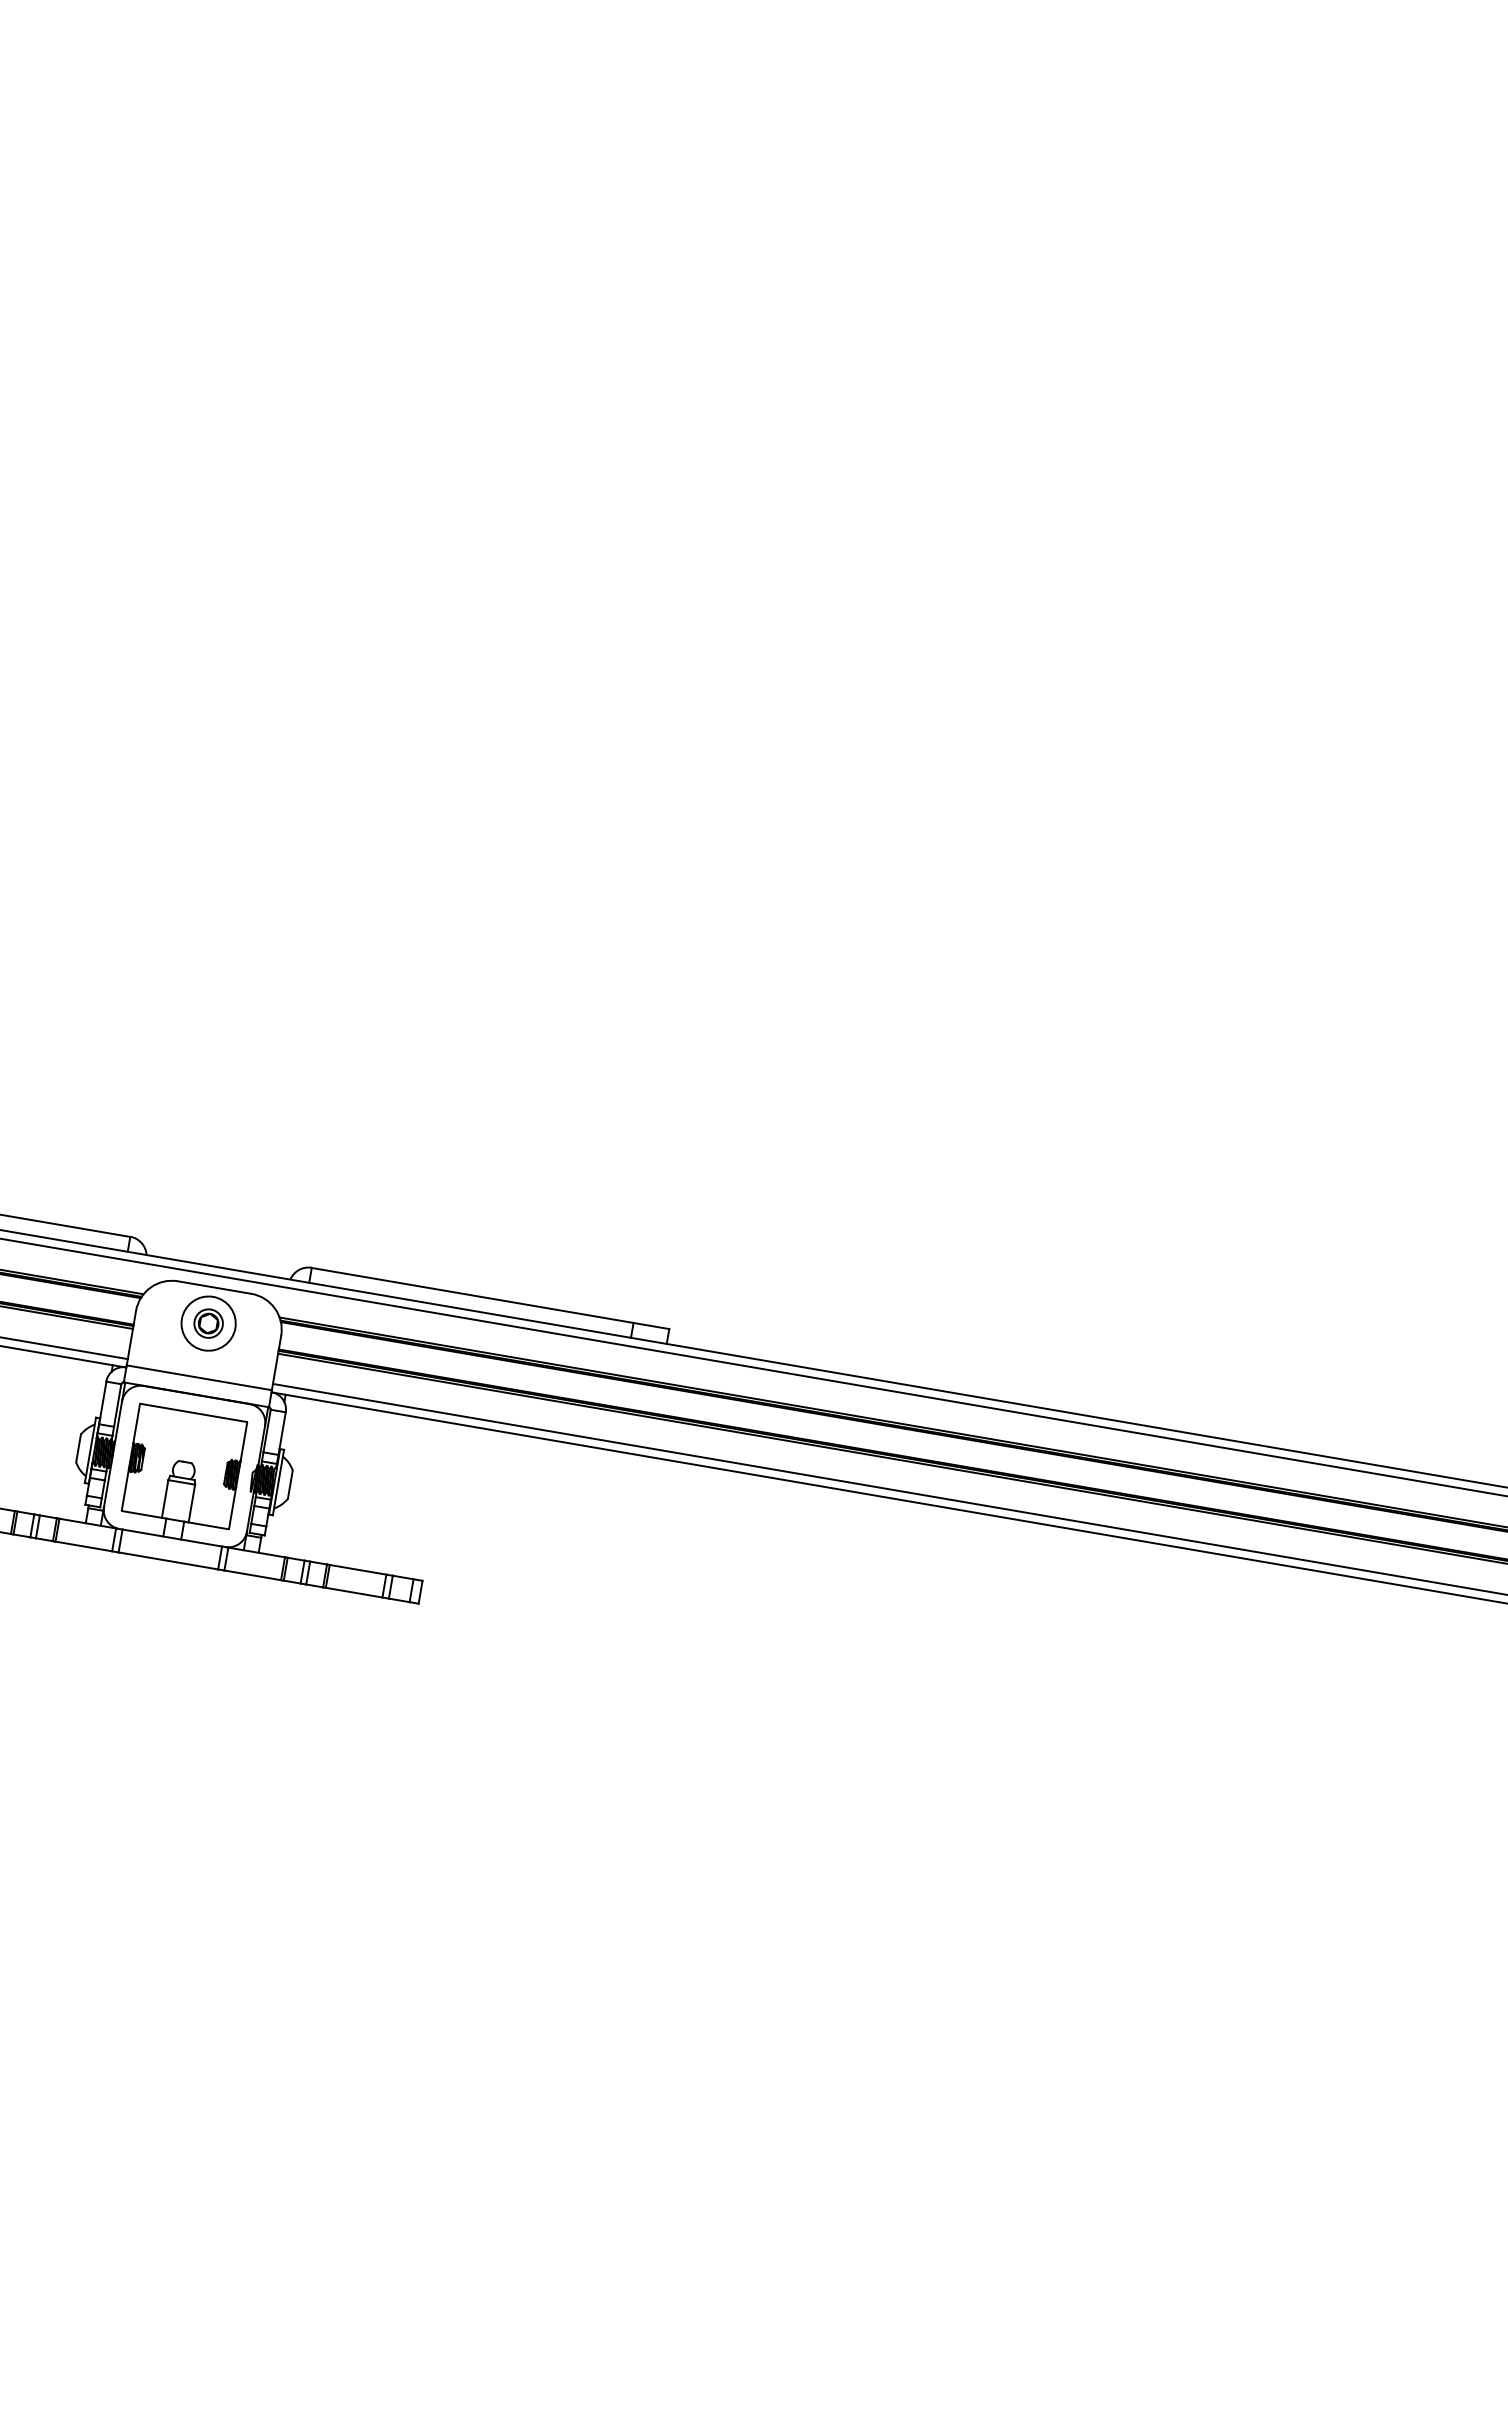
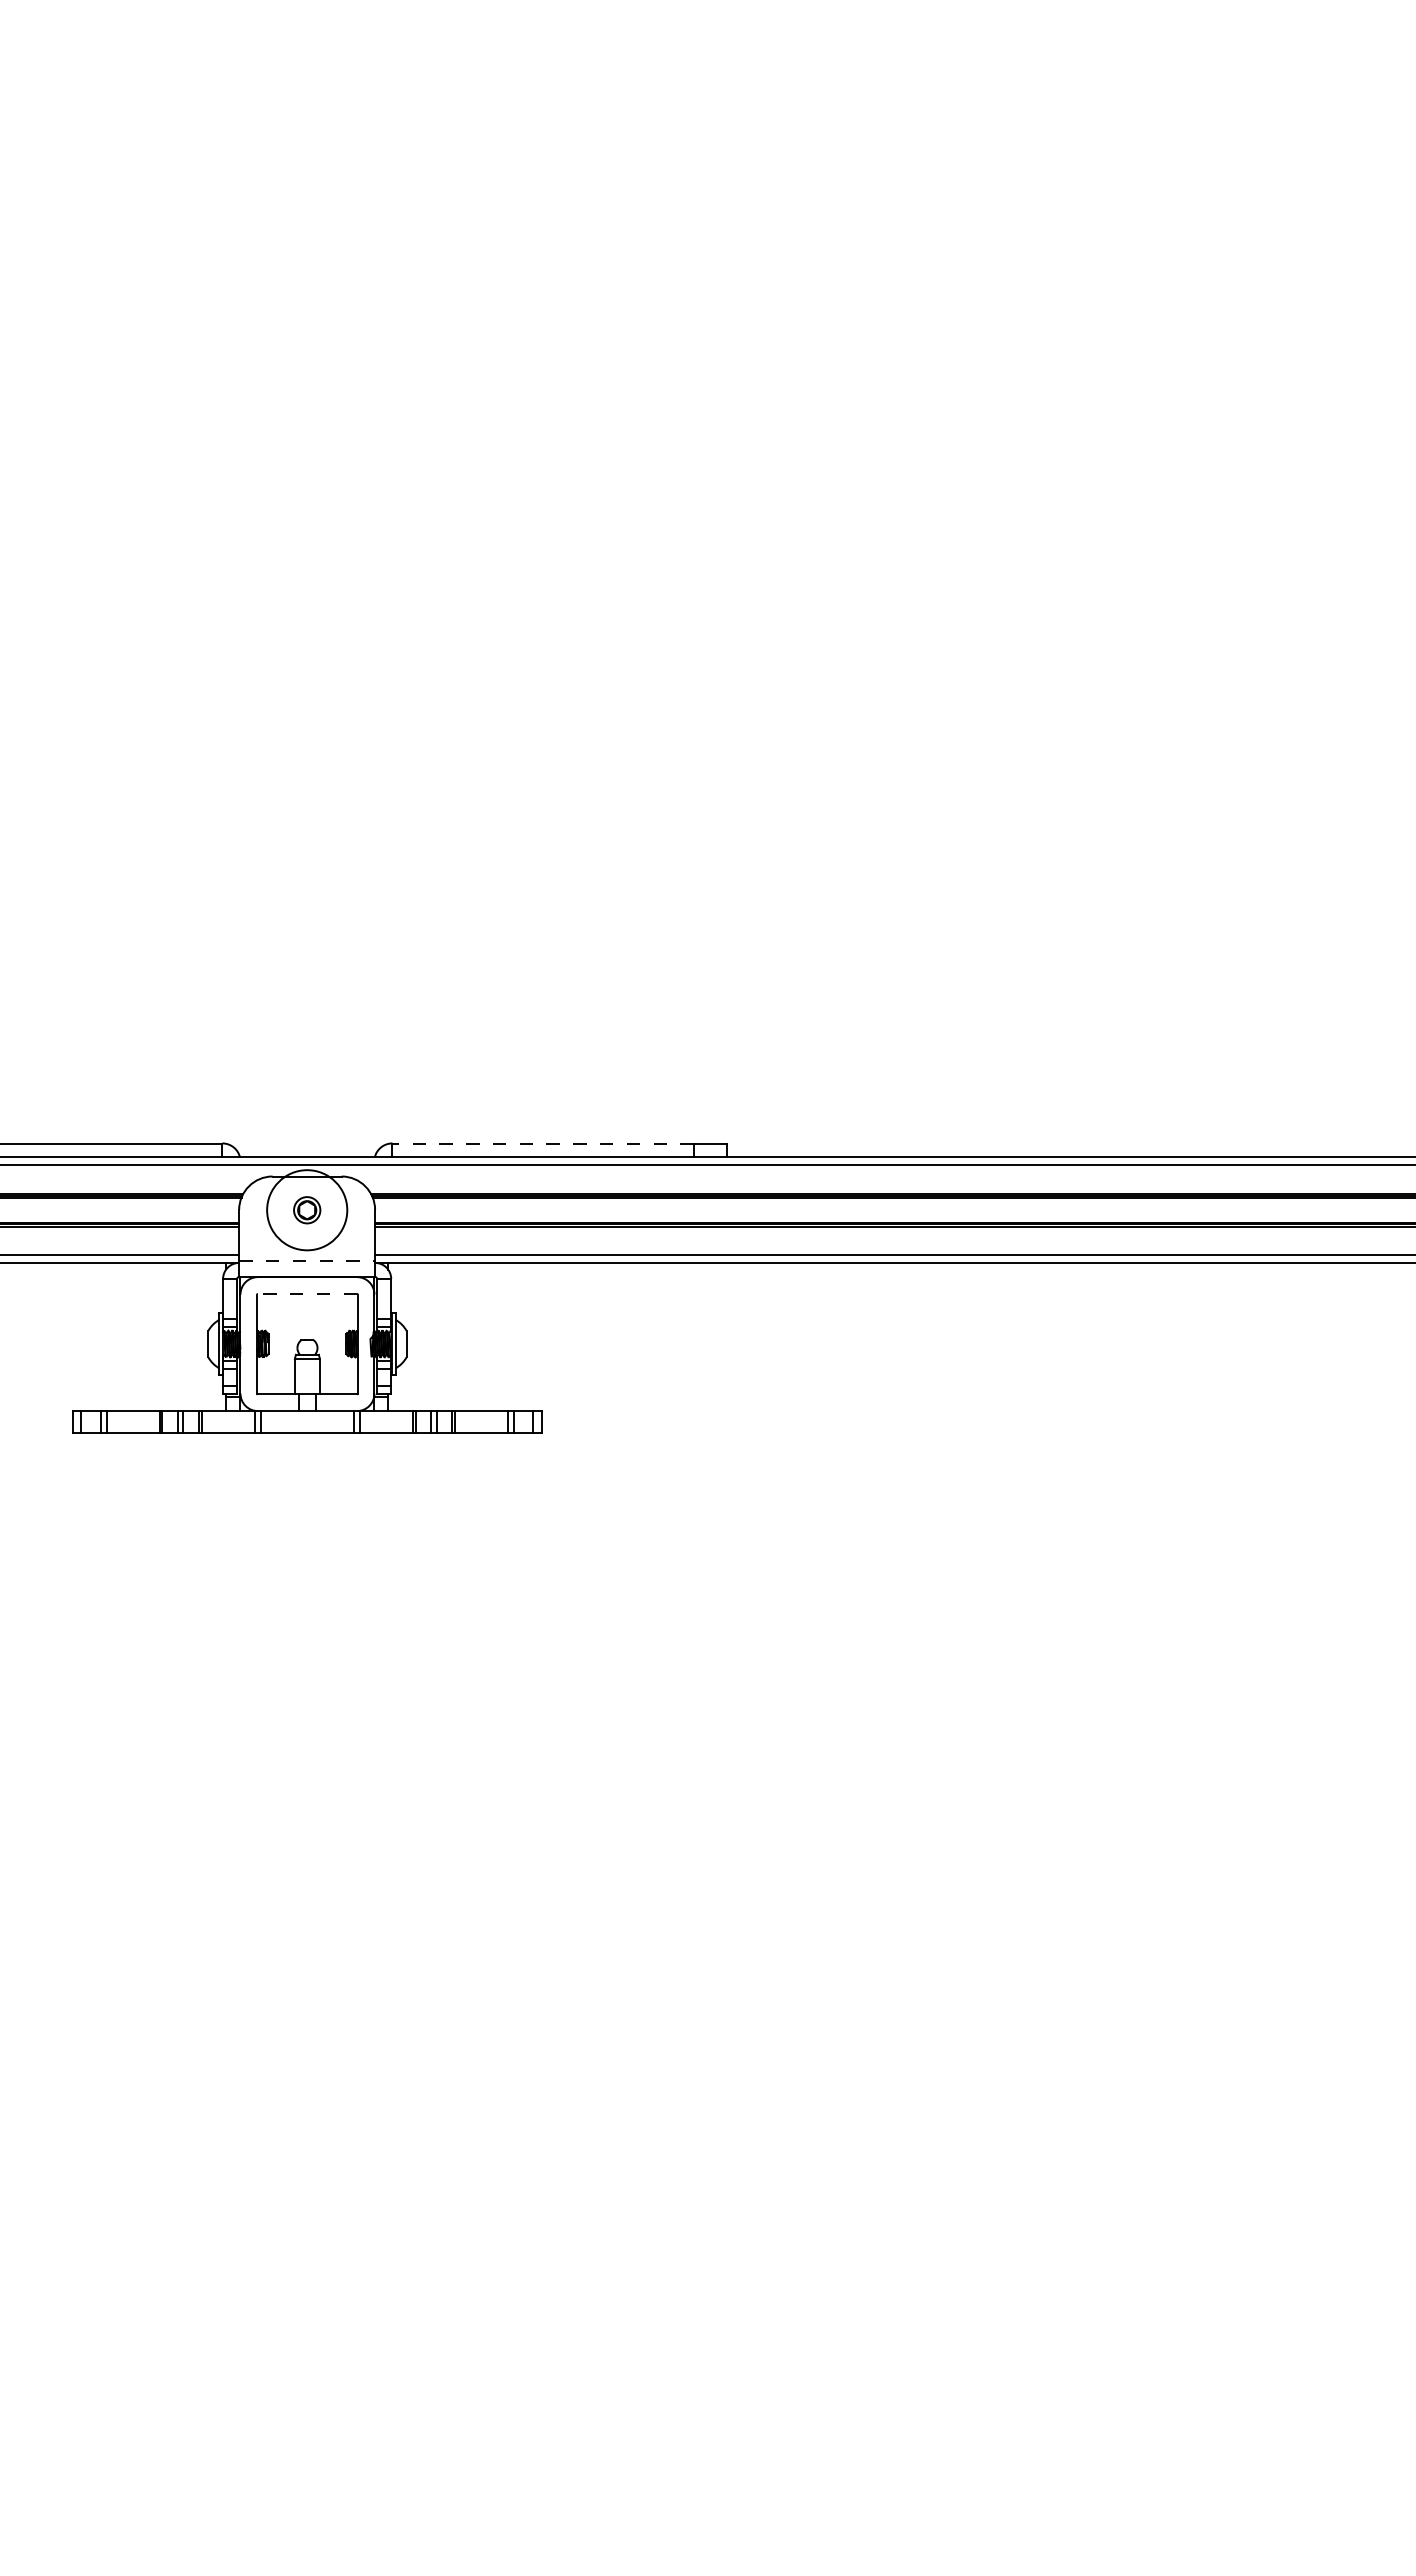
line: (473, 1295) -> (543, 1143), solid -> dashed
circle: (208, 1323) -> (307, 1210), size x1.6
line: (199, 1378) -> (307, 1261), solid -> dashed
line: (193, 1412) -> (307, 1293), solid -> dashed

